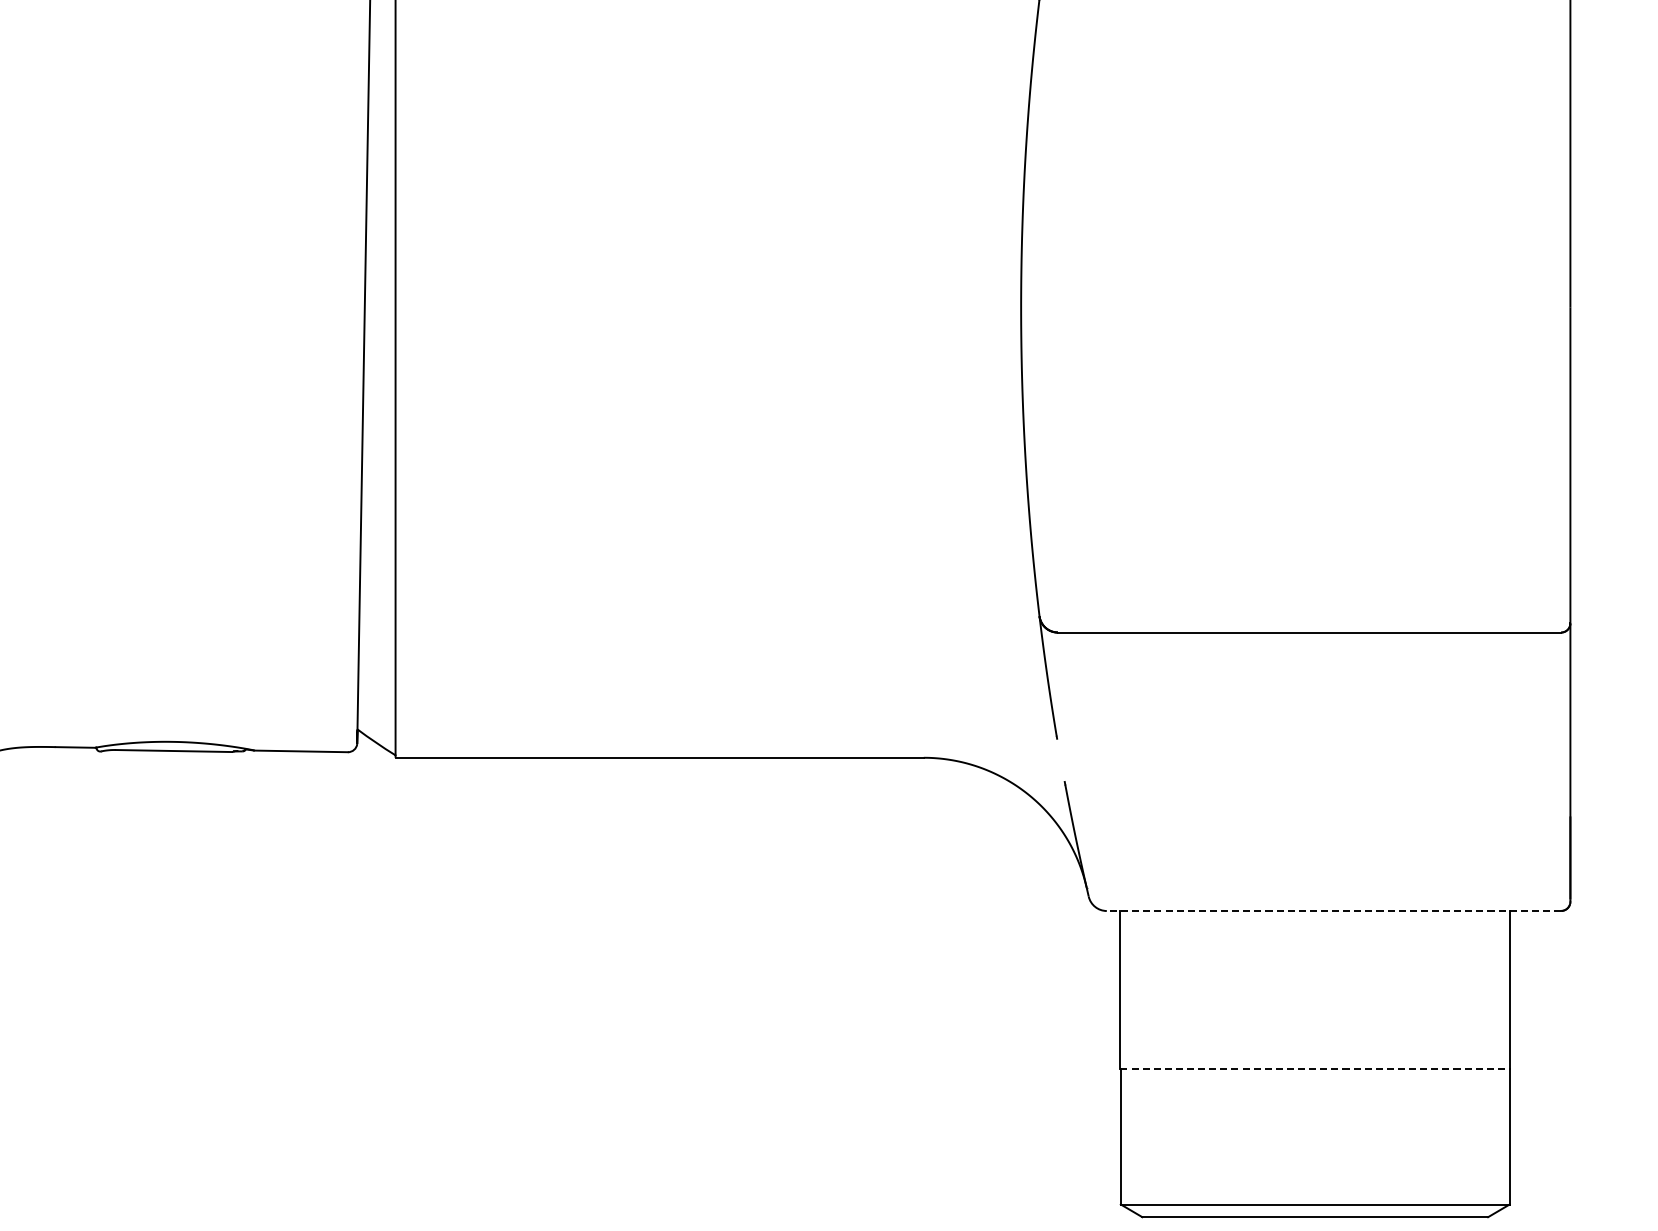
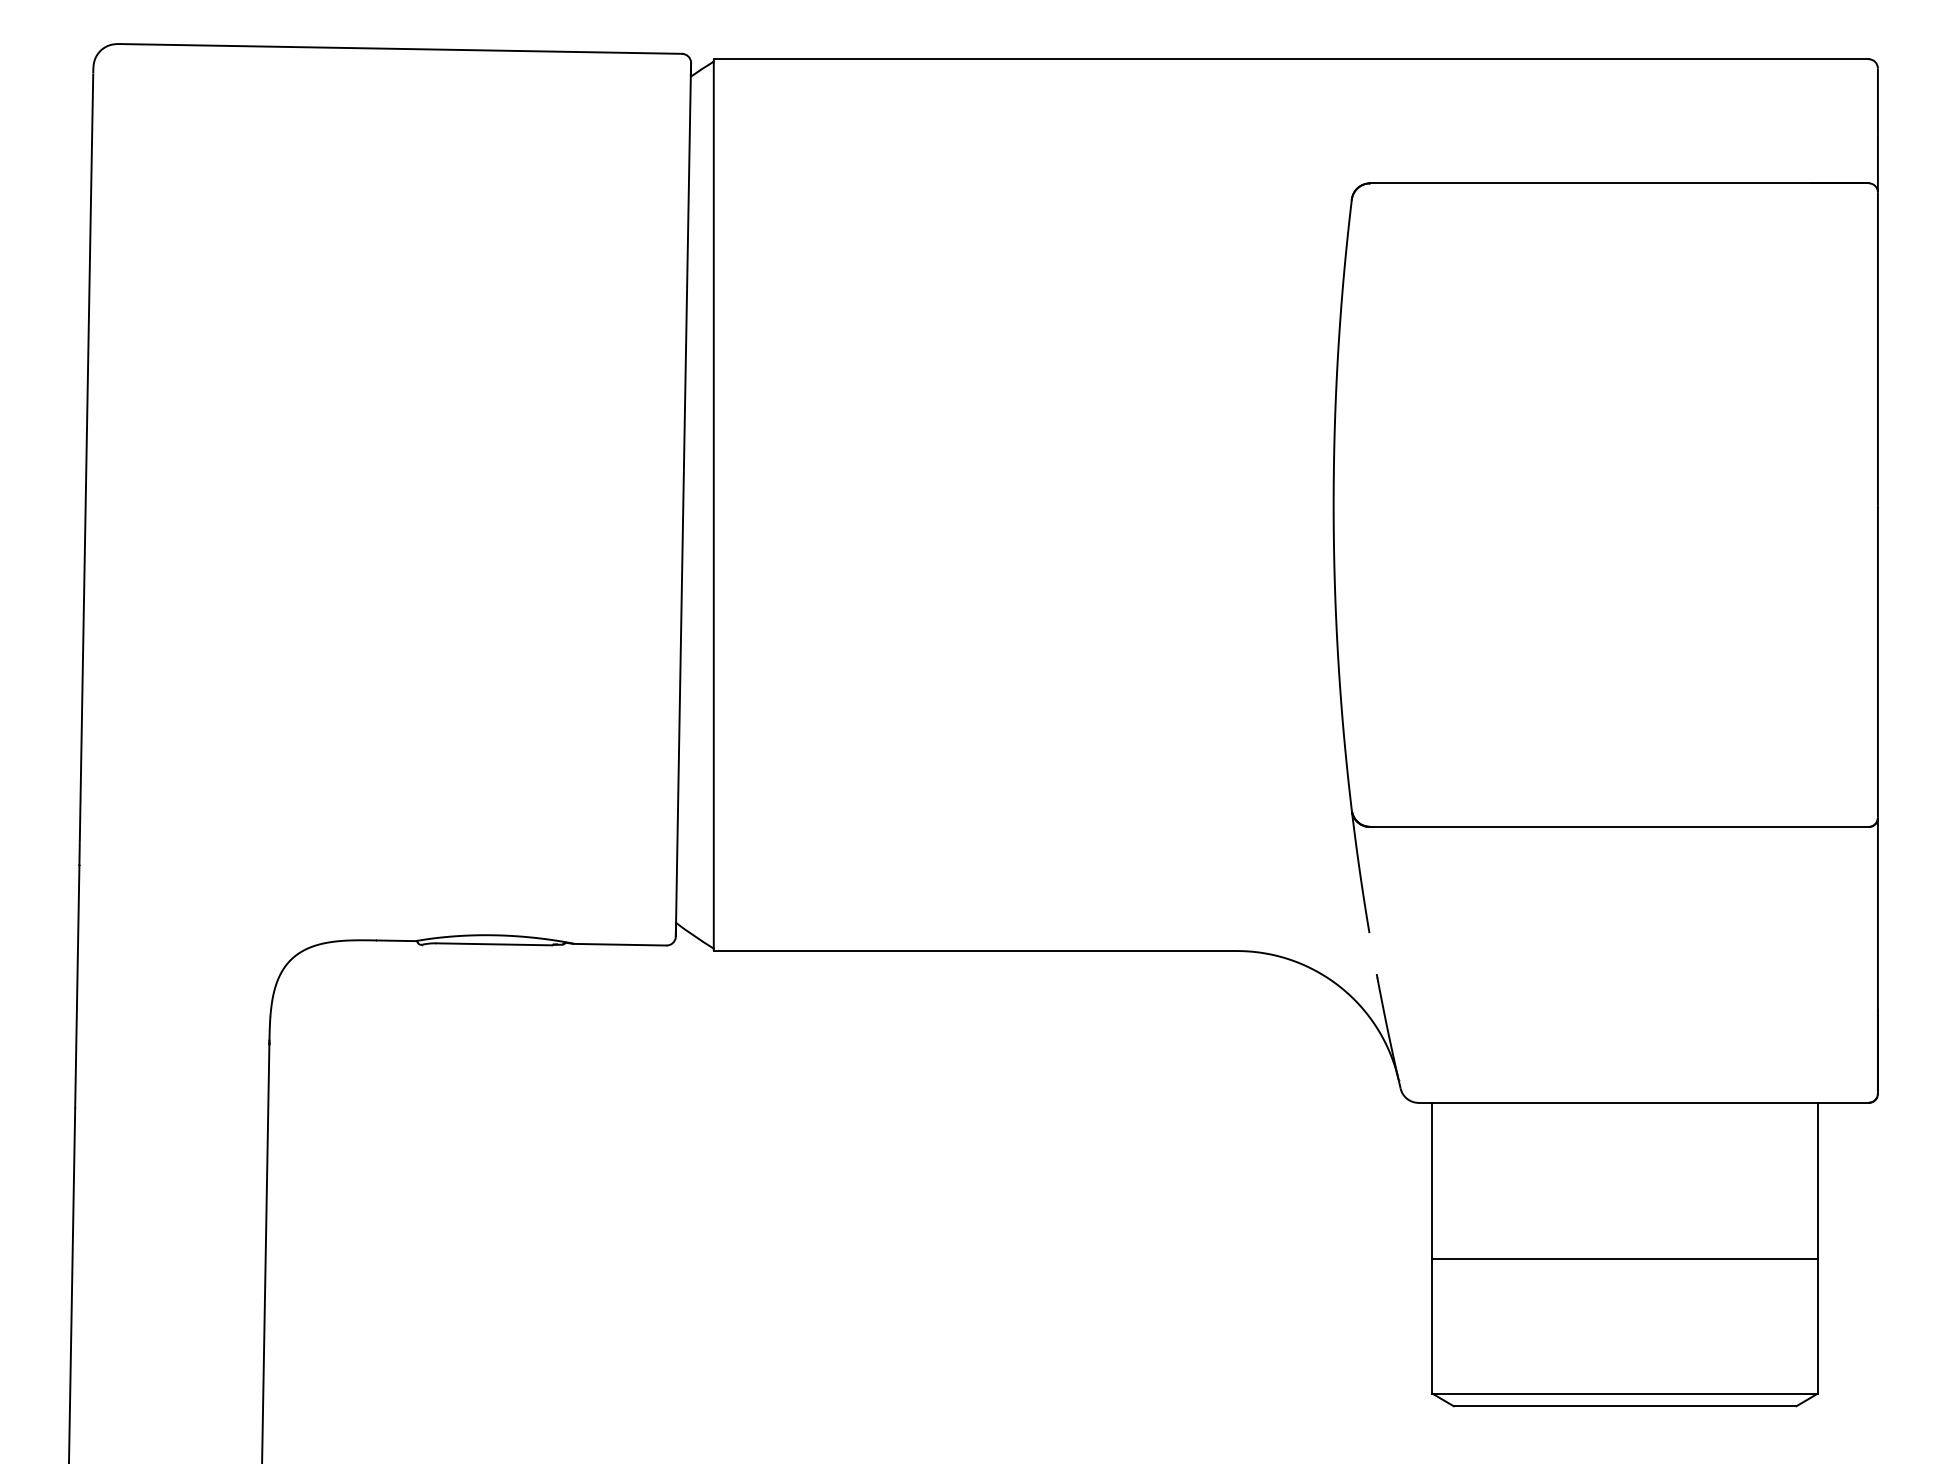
line: (1333, 910) -> (1643, 1102), dashed -> solid
line: (1315, 1069) -> (1625, 1259), dashed -> solid

